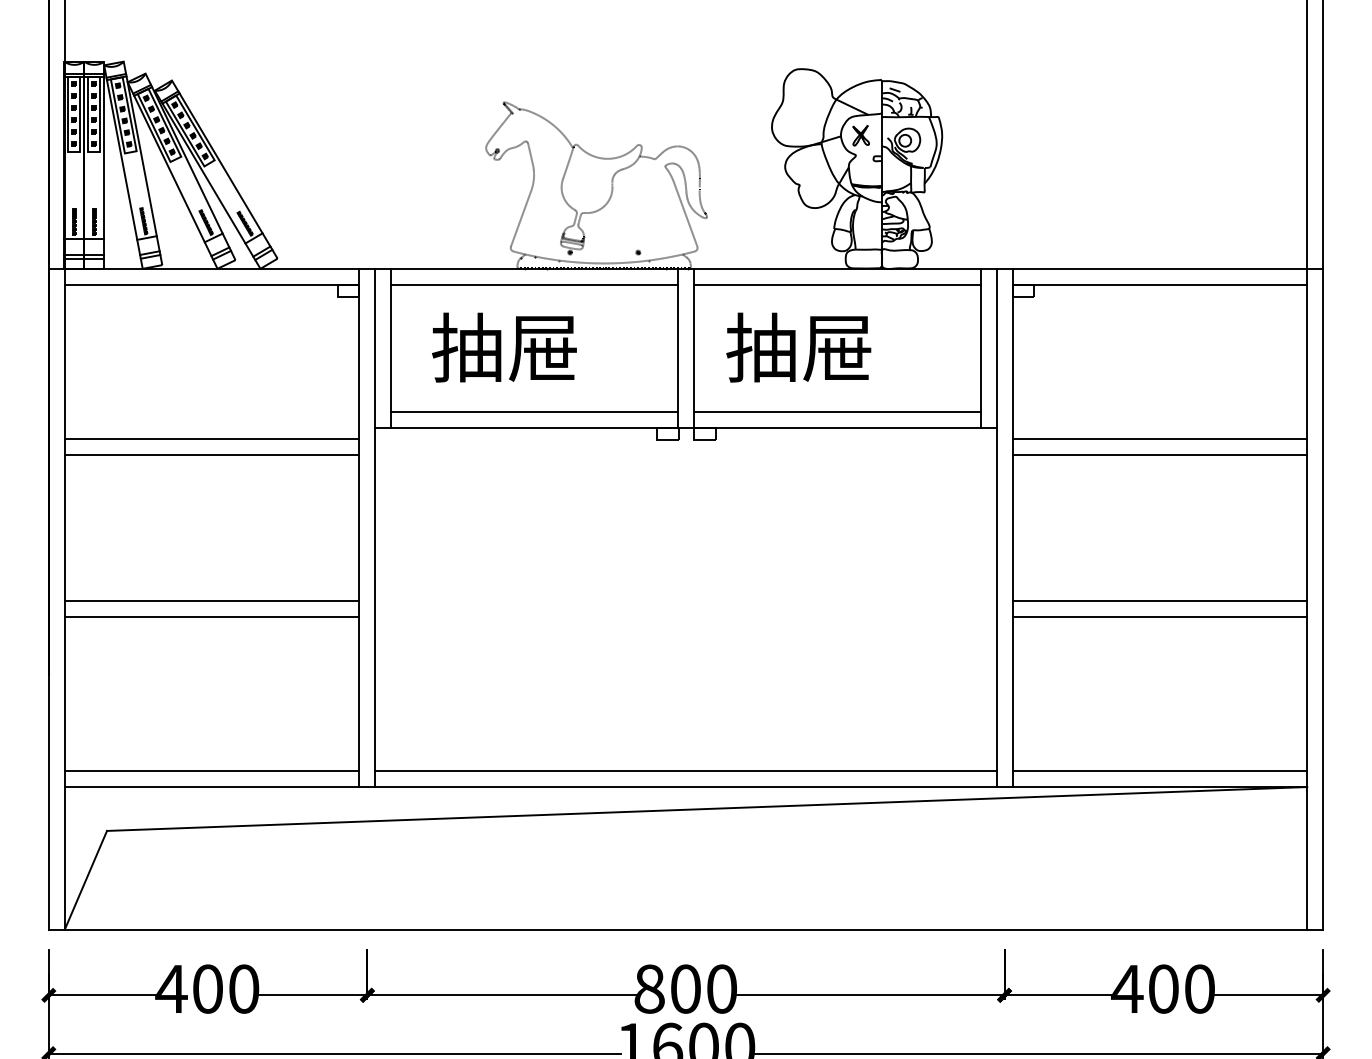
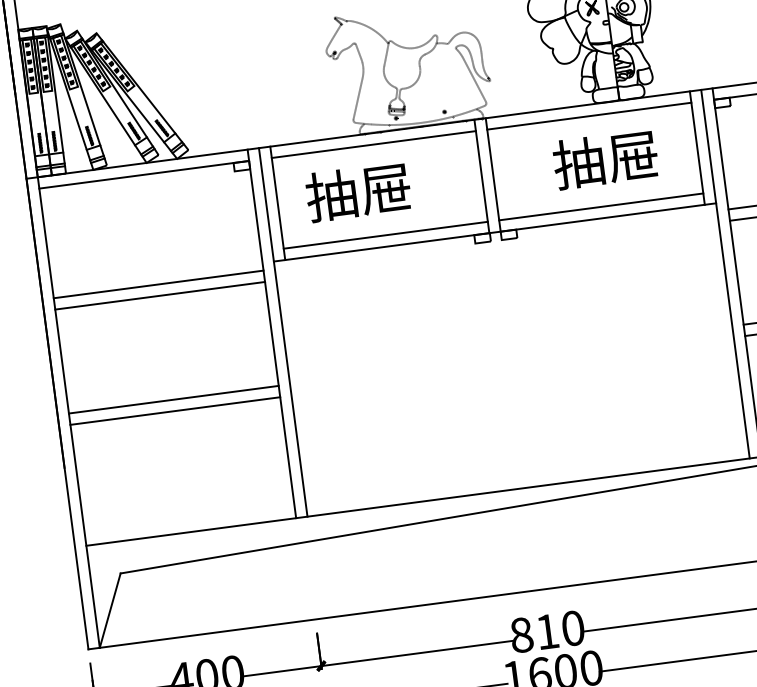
text: (798, 347) -> (605, 159), moved
line: (211, 770) -> (189, 520), removed
line: (685, 770) -> (526, 476), removed
text: (685, 988) -> (547, 631), 800 -> 810

